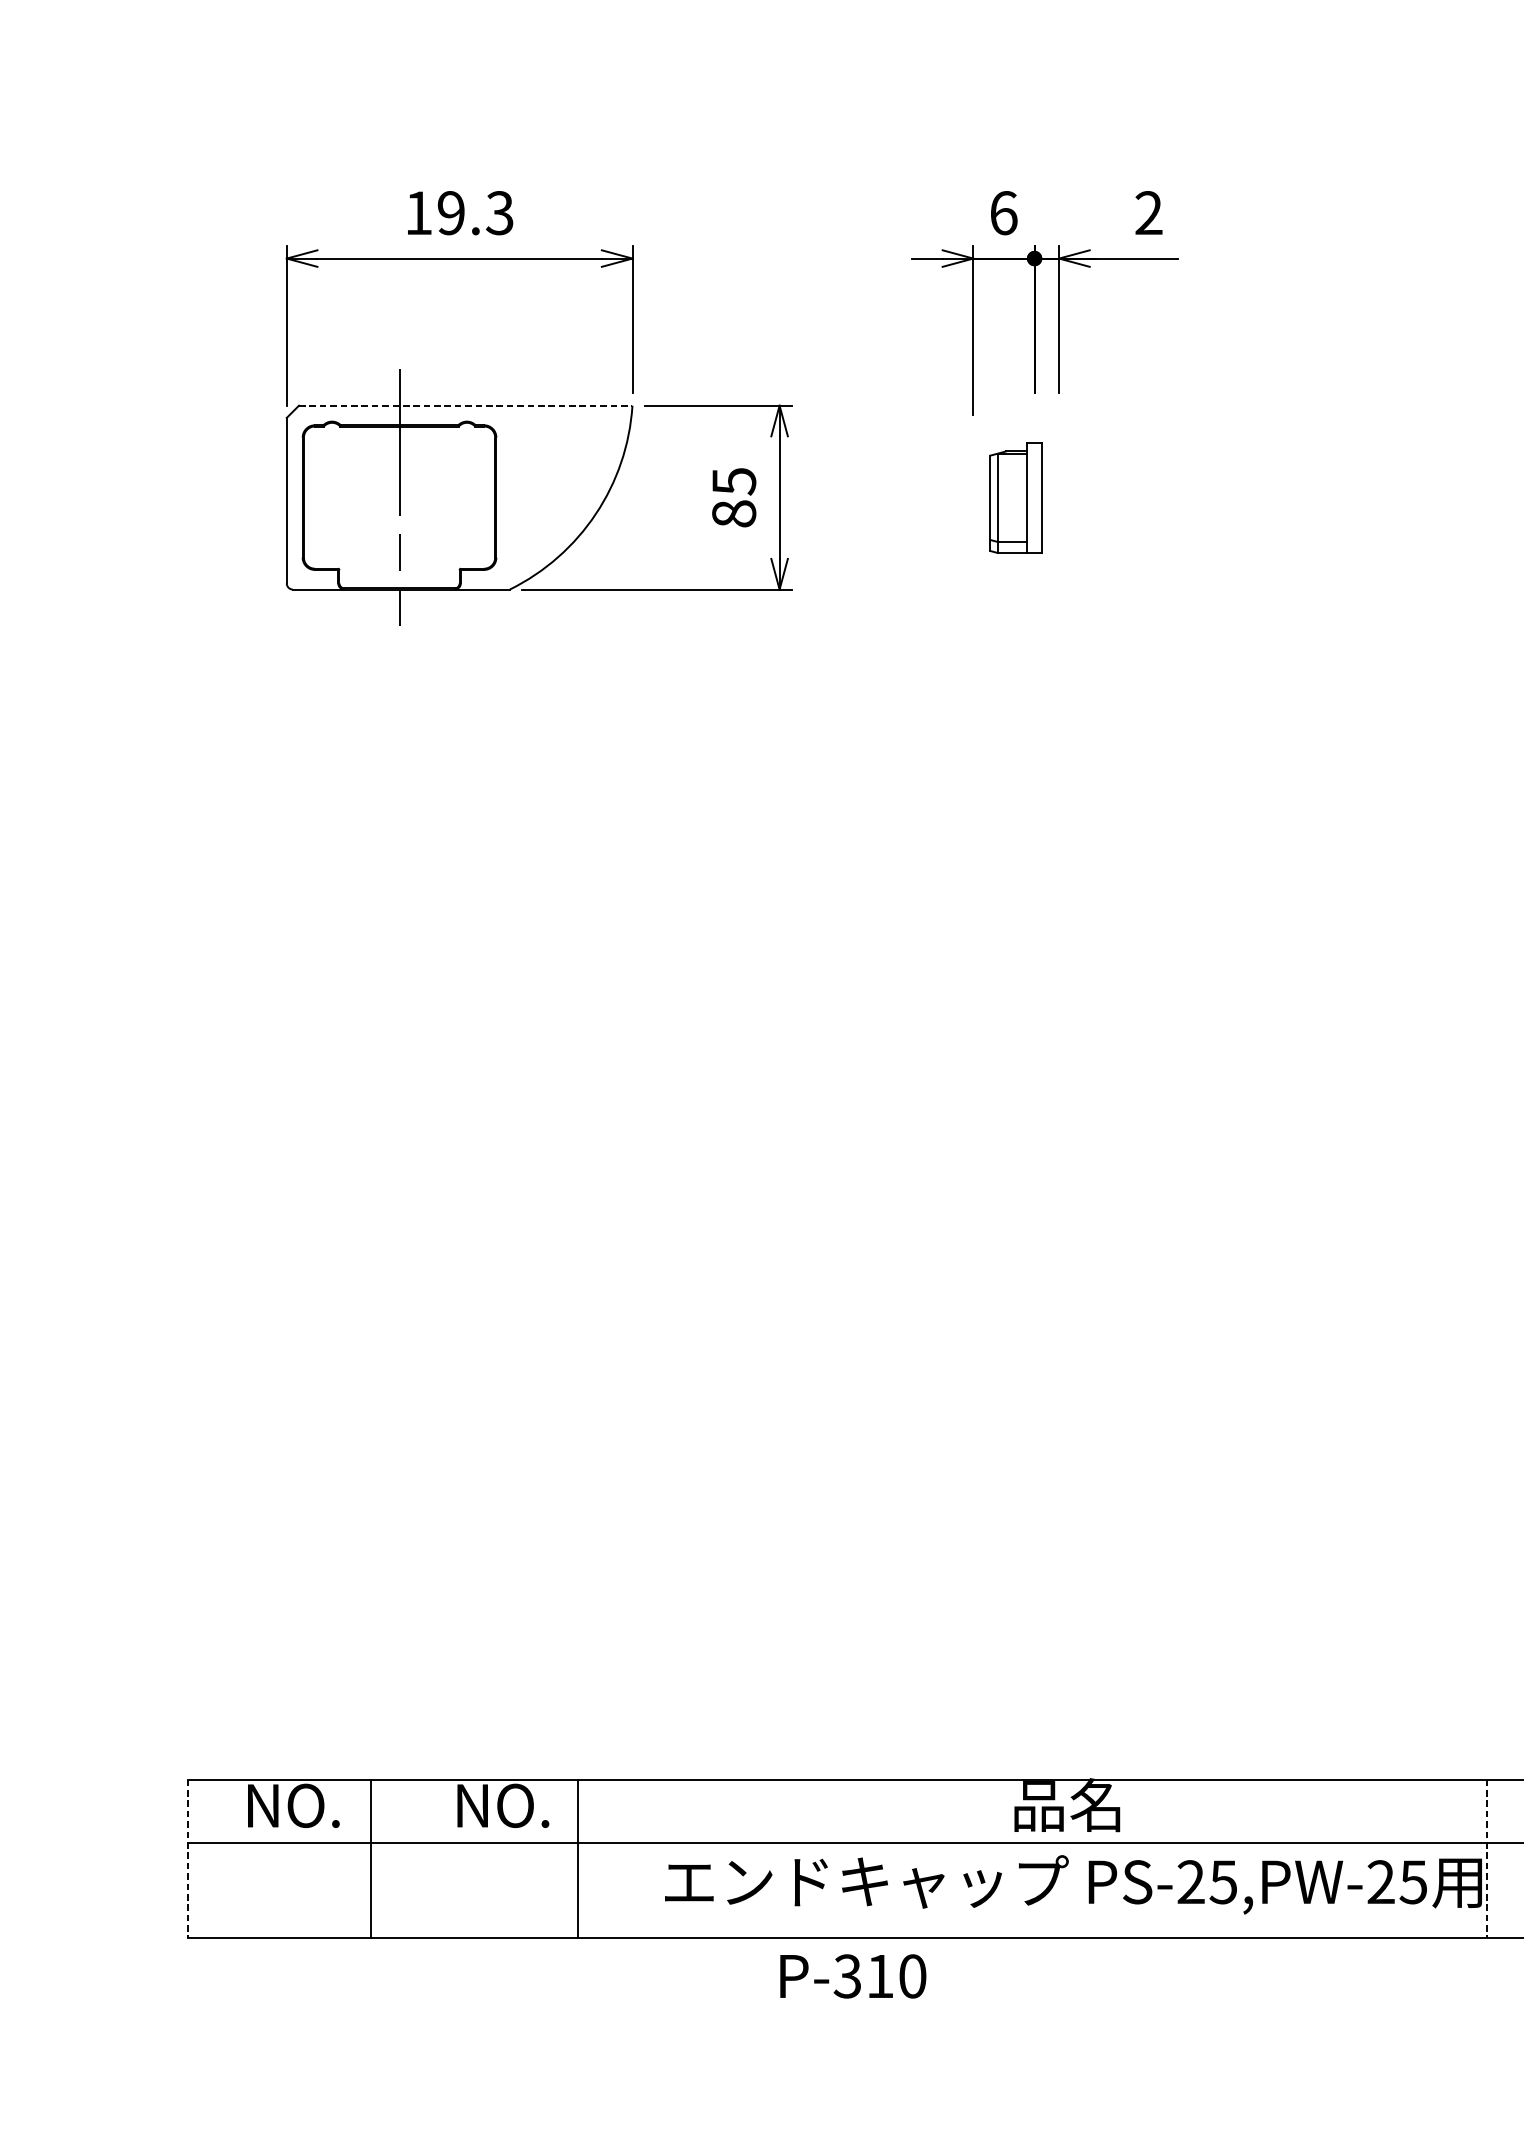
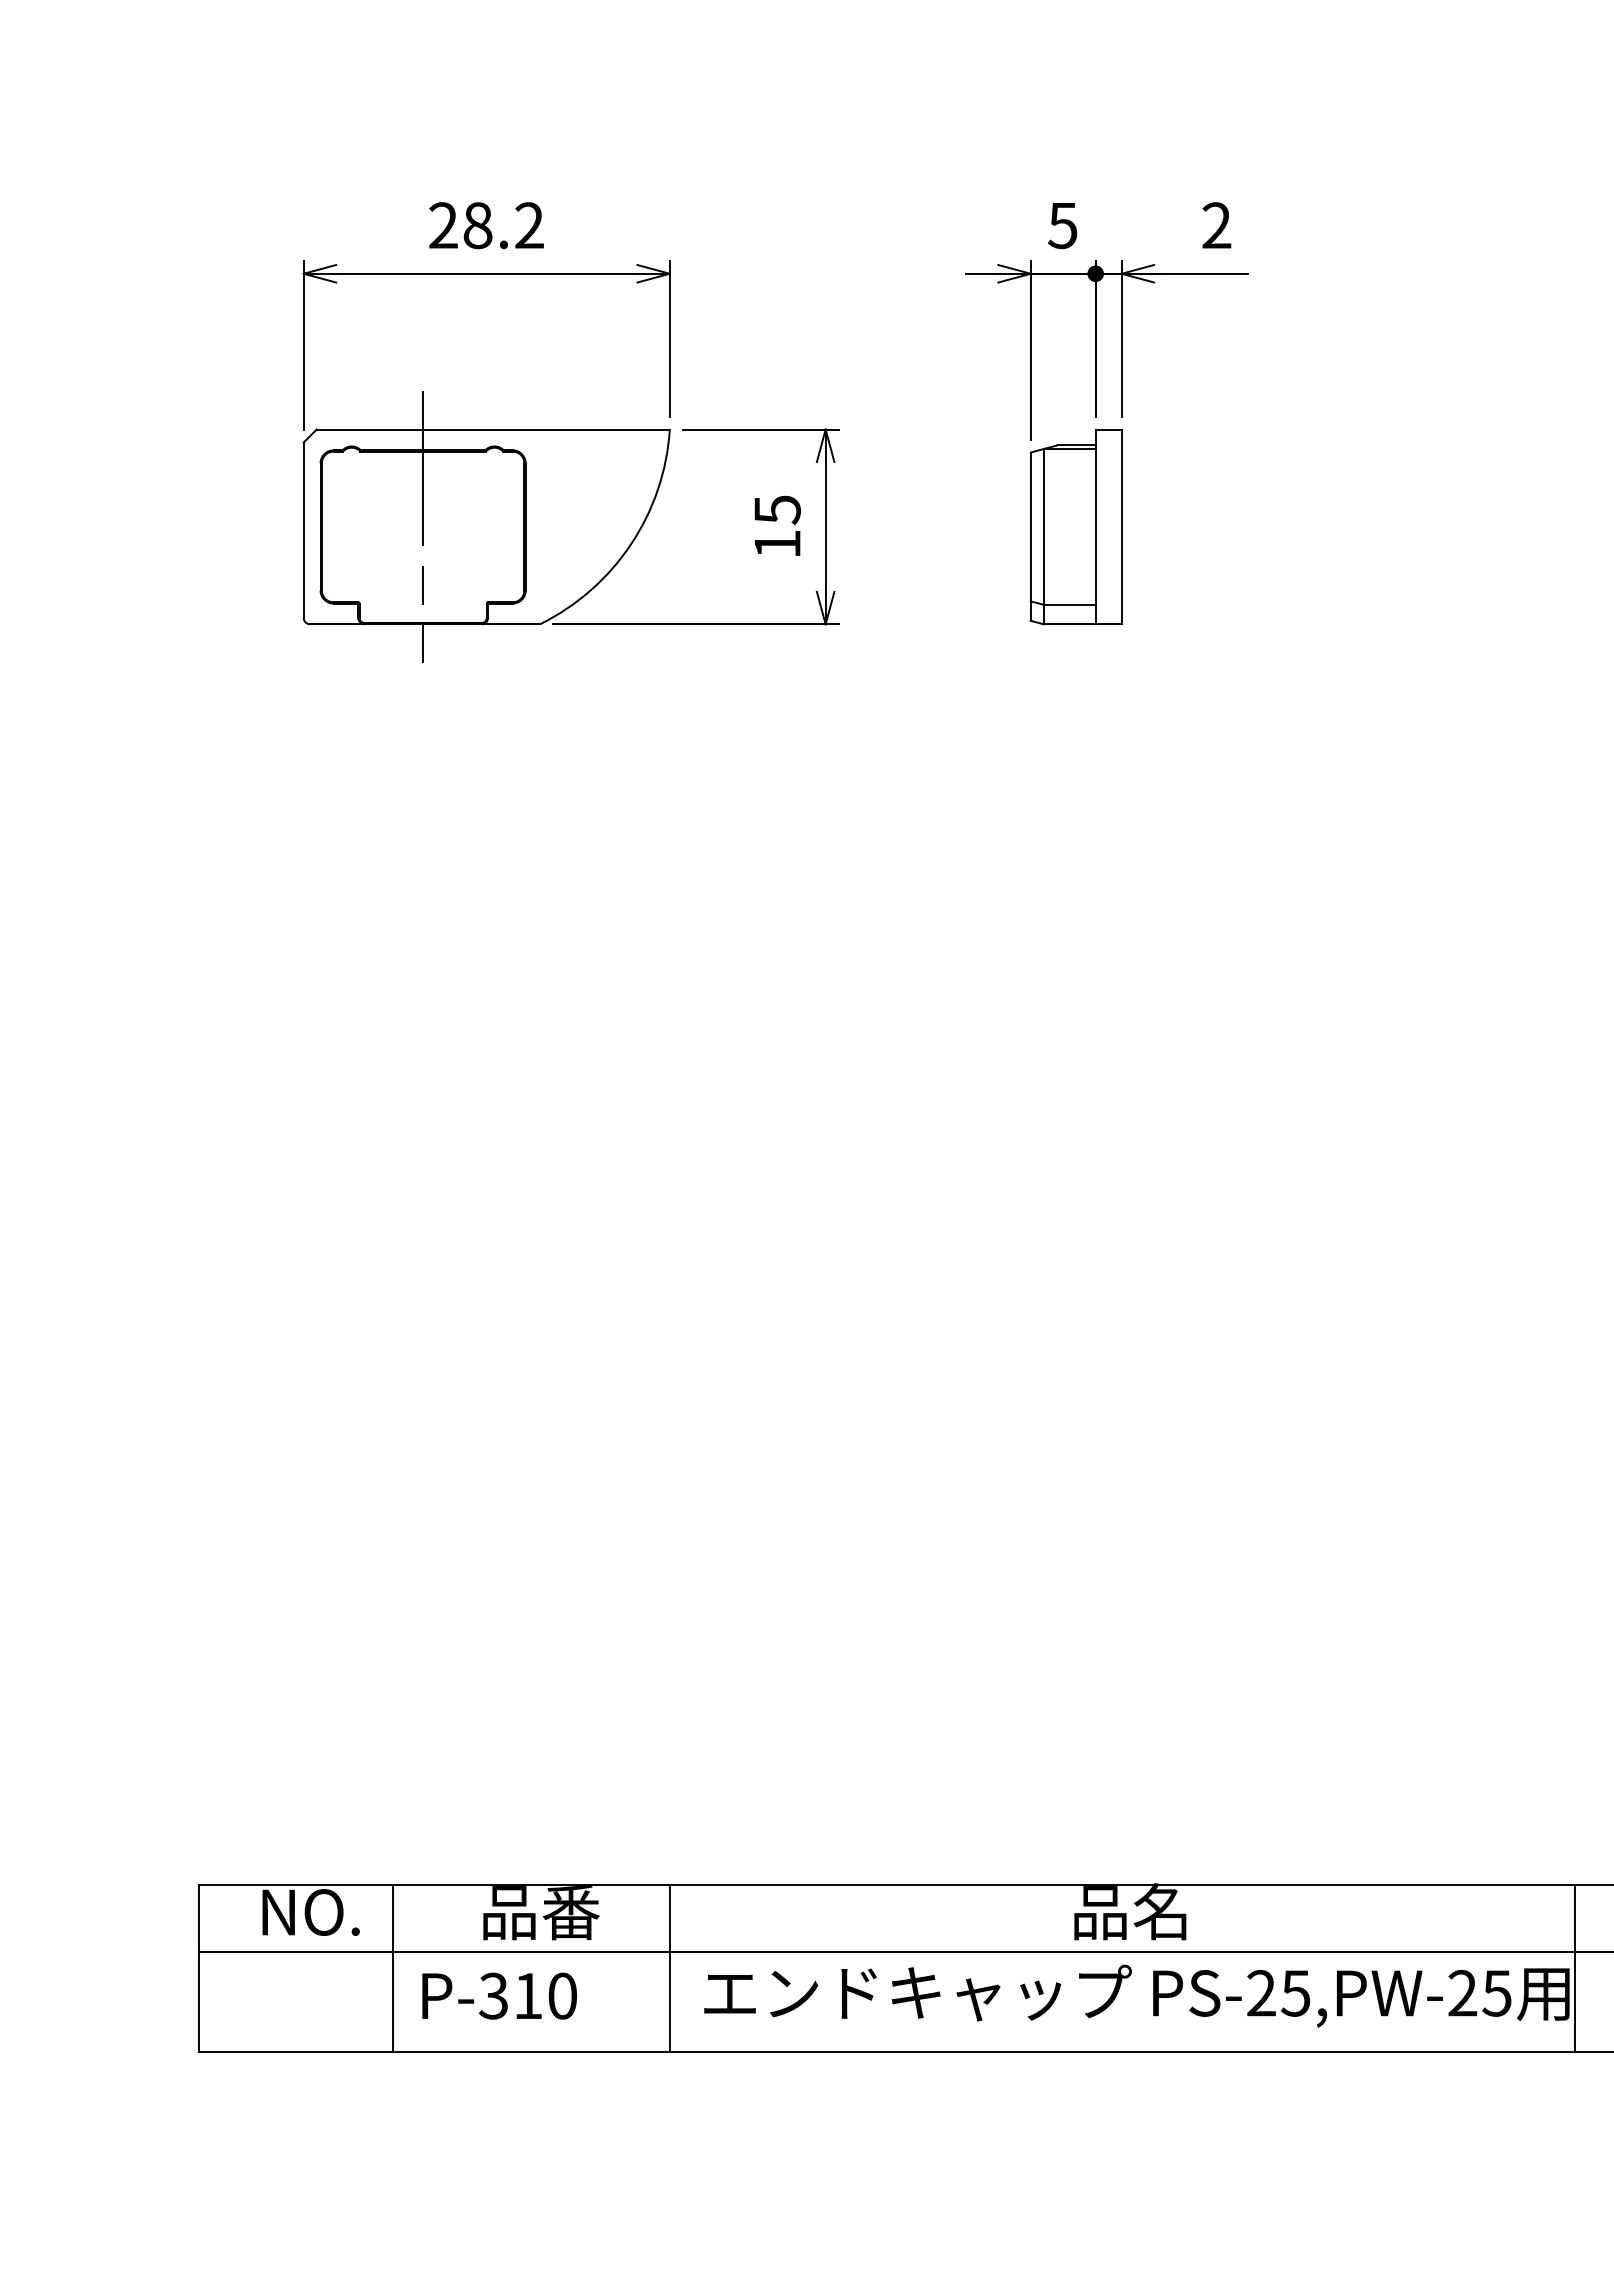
text: (459, 213) -> (486, 225), 19.3 -> 28.2
text: (1003, 213) -> (1062, 225), 6 -> 5
line: (465, 405) -> (493, 429), dashed -> solid
part: (1015, 498) -> (1075, 527), size x1.67
text: (734, 513) -> (777, 543), 85 -> 15
text: (511, 1806) -> (541, 1913), NO. -> 品番
line: (188, 1858) -> (199, 1968), dashed -> solid
line: (578, 1858) -> (669, 1968), moved
line: (1486, 1858) -> (1574, 1968), dashed -> solid
text: (853, 1975) -> (499, 1995), moved

